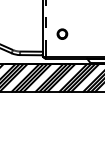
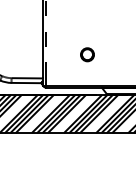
part: (62, 33) -> (87, 53), moved

